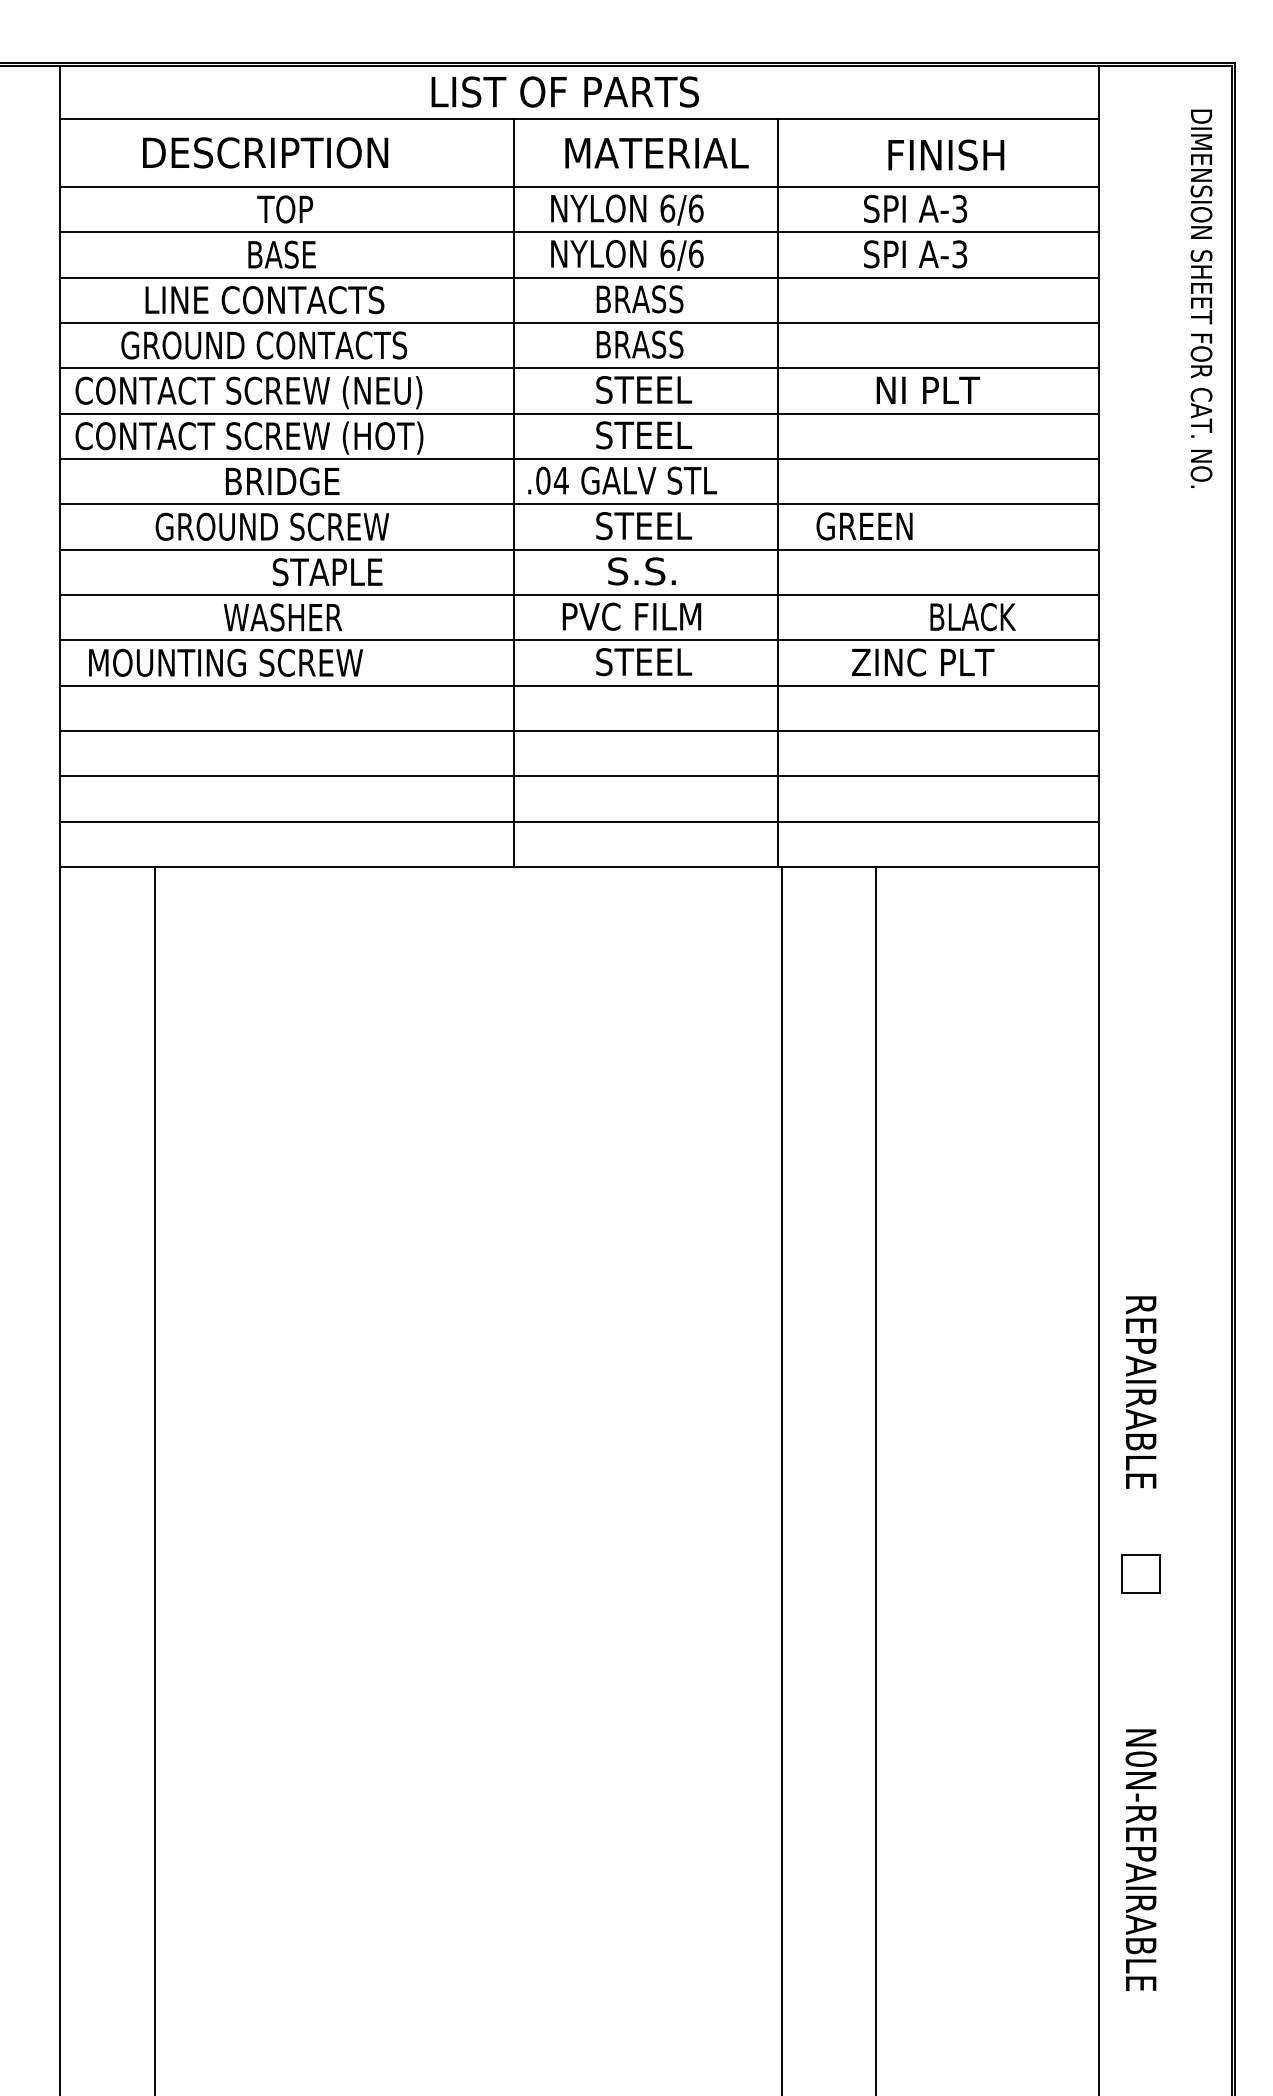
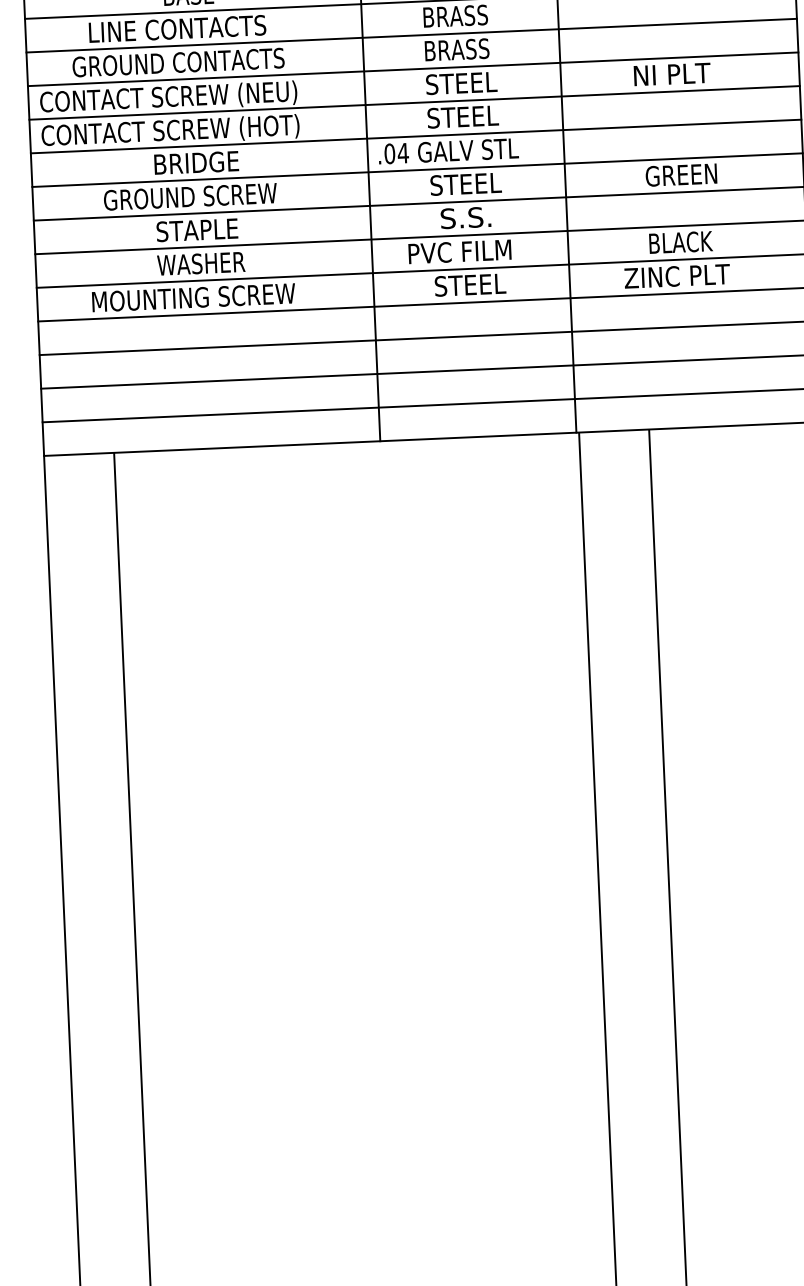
text: (864, 526) -> (681, 175), moved
text: (327, 572) -> (197, 230), moved
text: (972, 617) -> (680, 242), moved
text: (225, 662) -> (193, 297), moved

